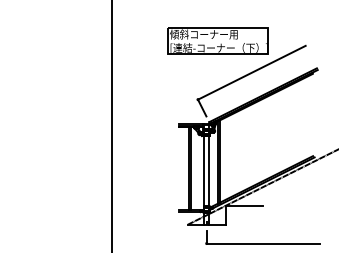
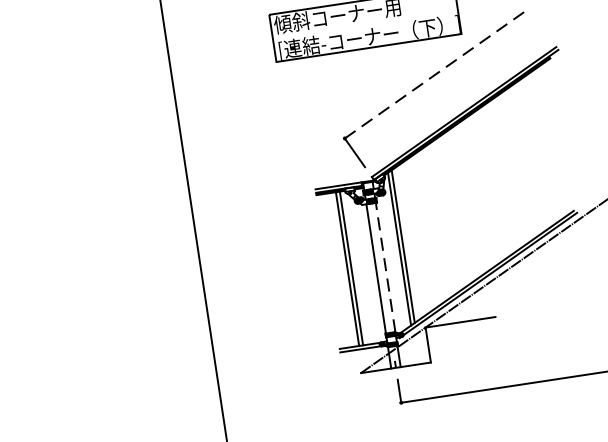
line: (252, 72) -> (438, 72), solid -> dashed
line: (209, 171) -> (386, 268), solid -> dashed

